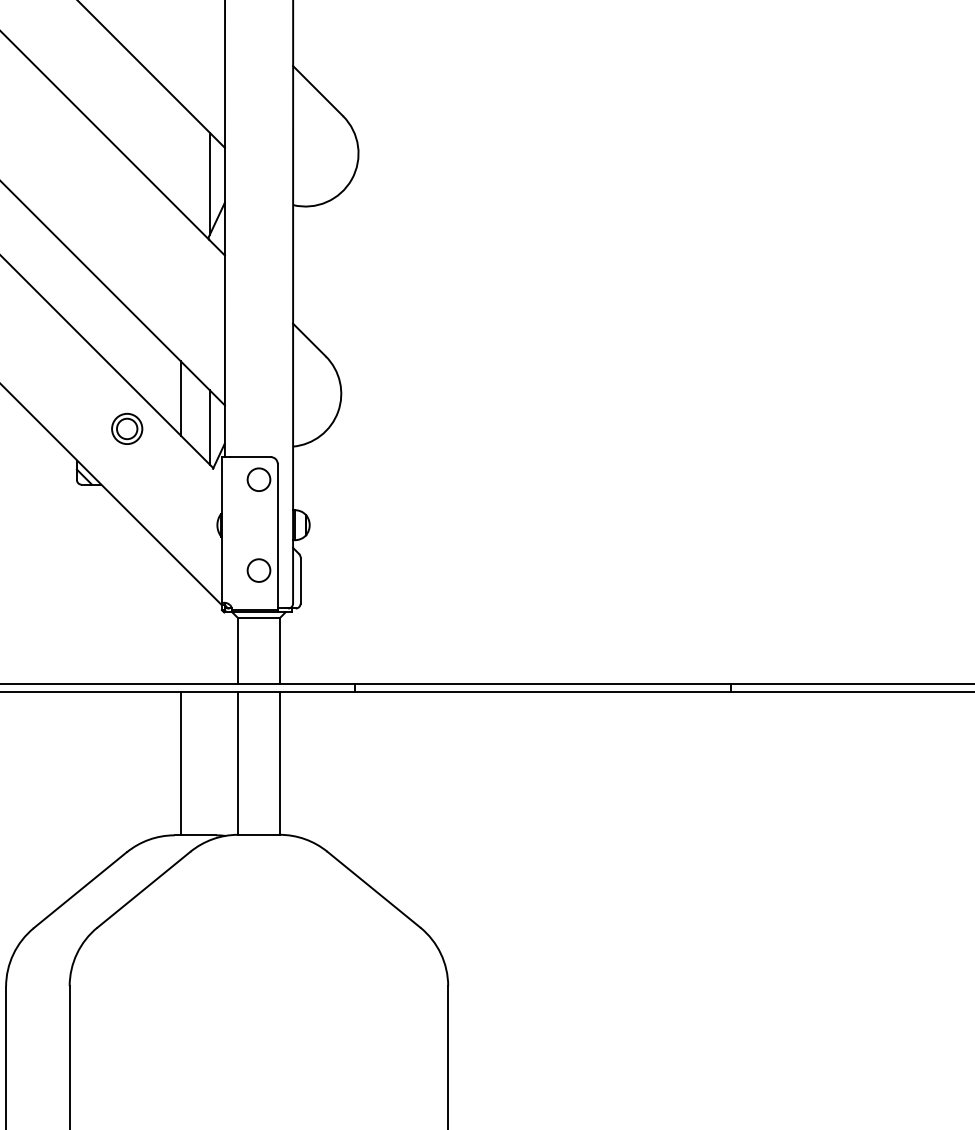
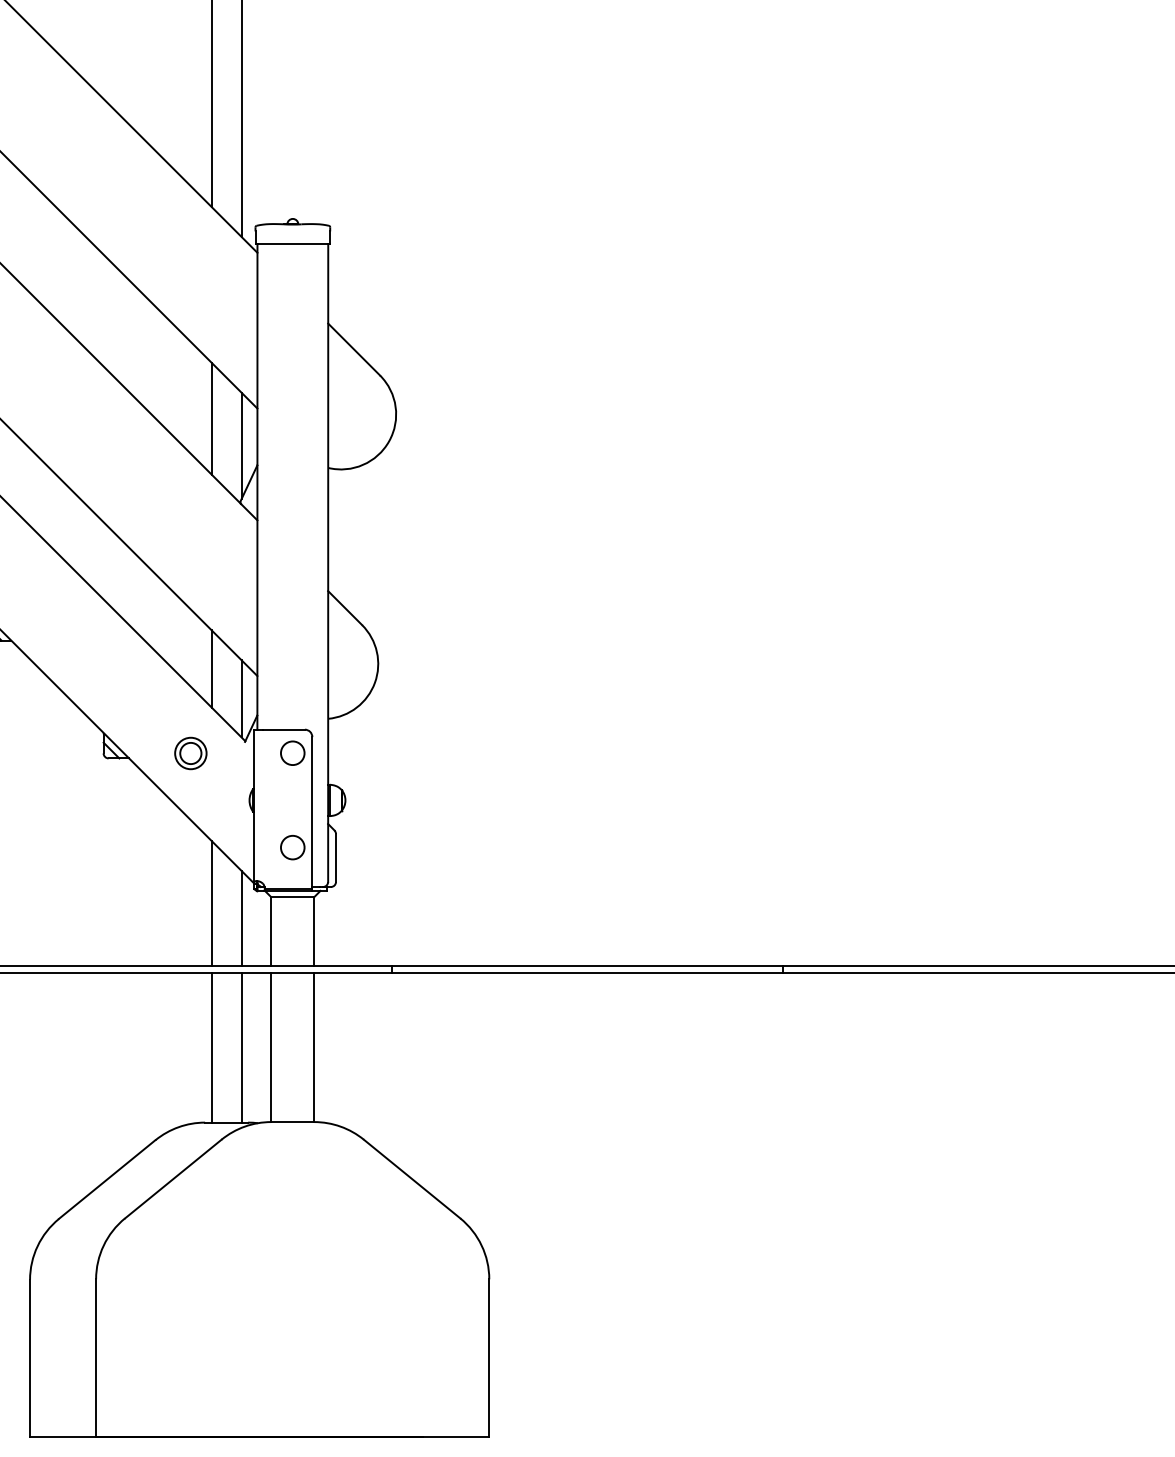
line: (180, 157) -> (211, 418), added
part: (126, 428) -> (190, 753), moved
line: (180, 624) -> (211, 903), added
line: (209, 637) -> (241, 917), added
line: (209, 763) -> (241, 1047), added

